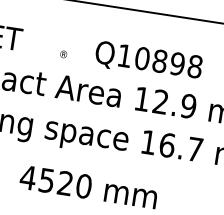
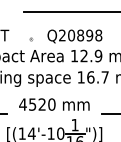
text: (124, 55) -> (62, 35), Q10898 -> Q20898

